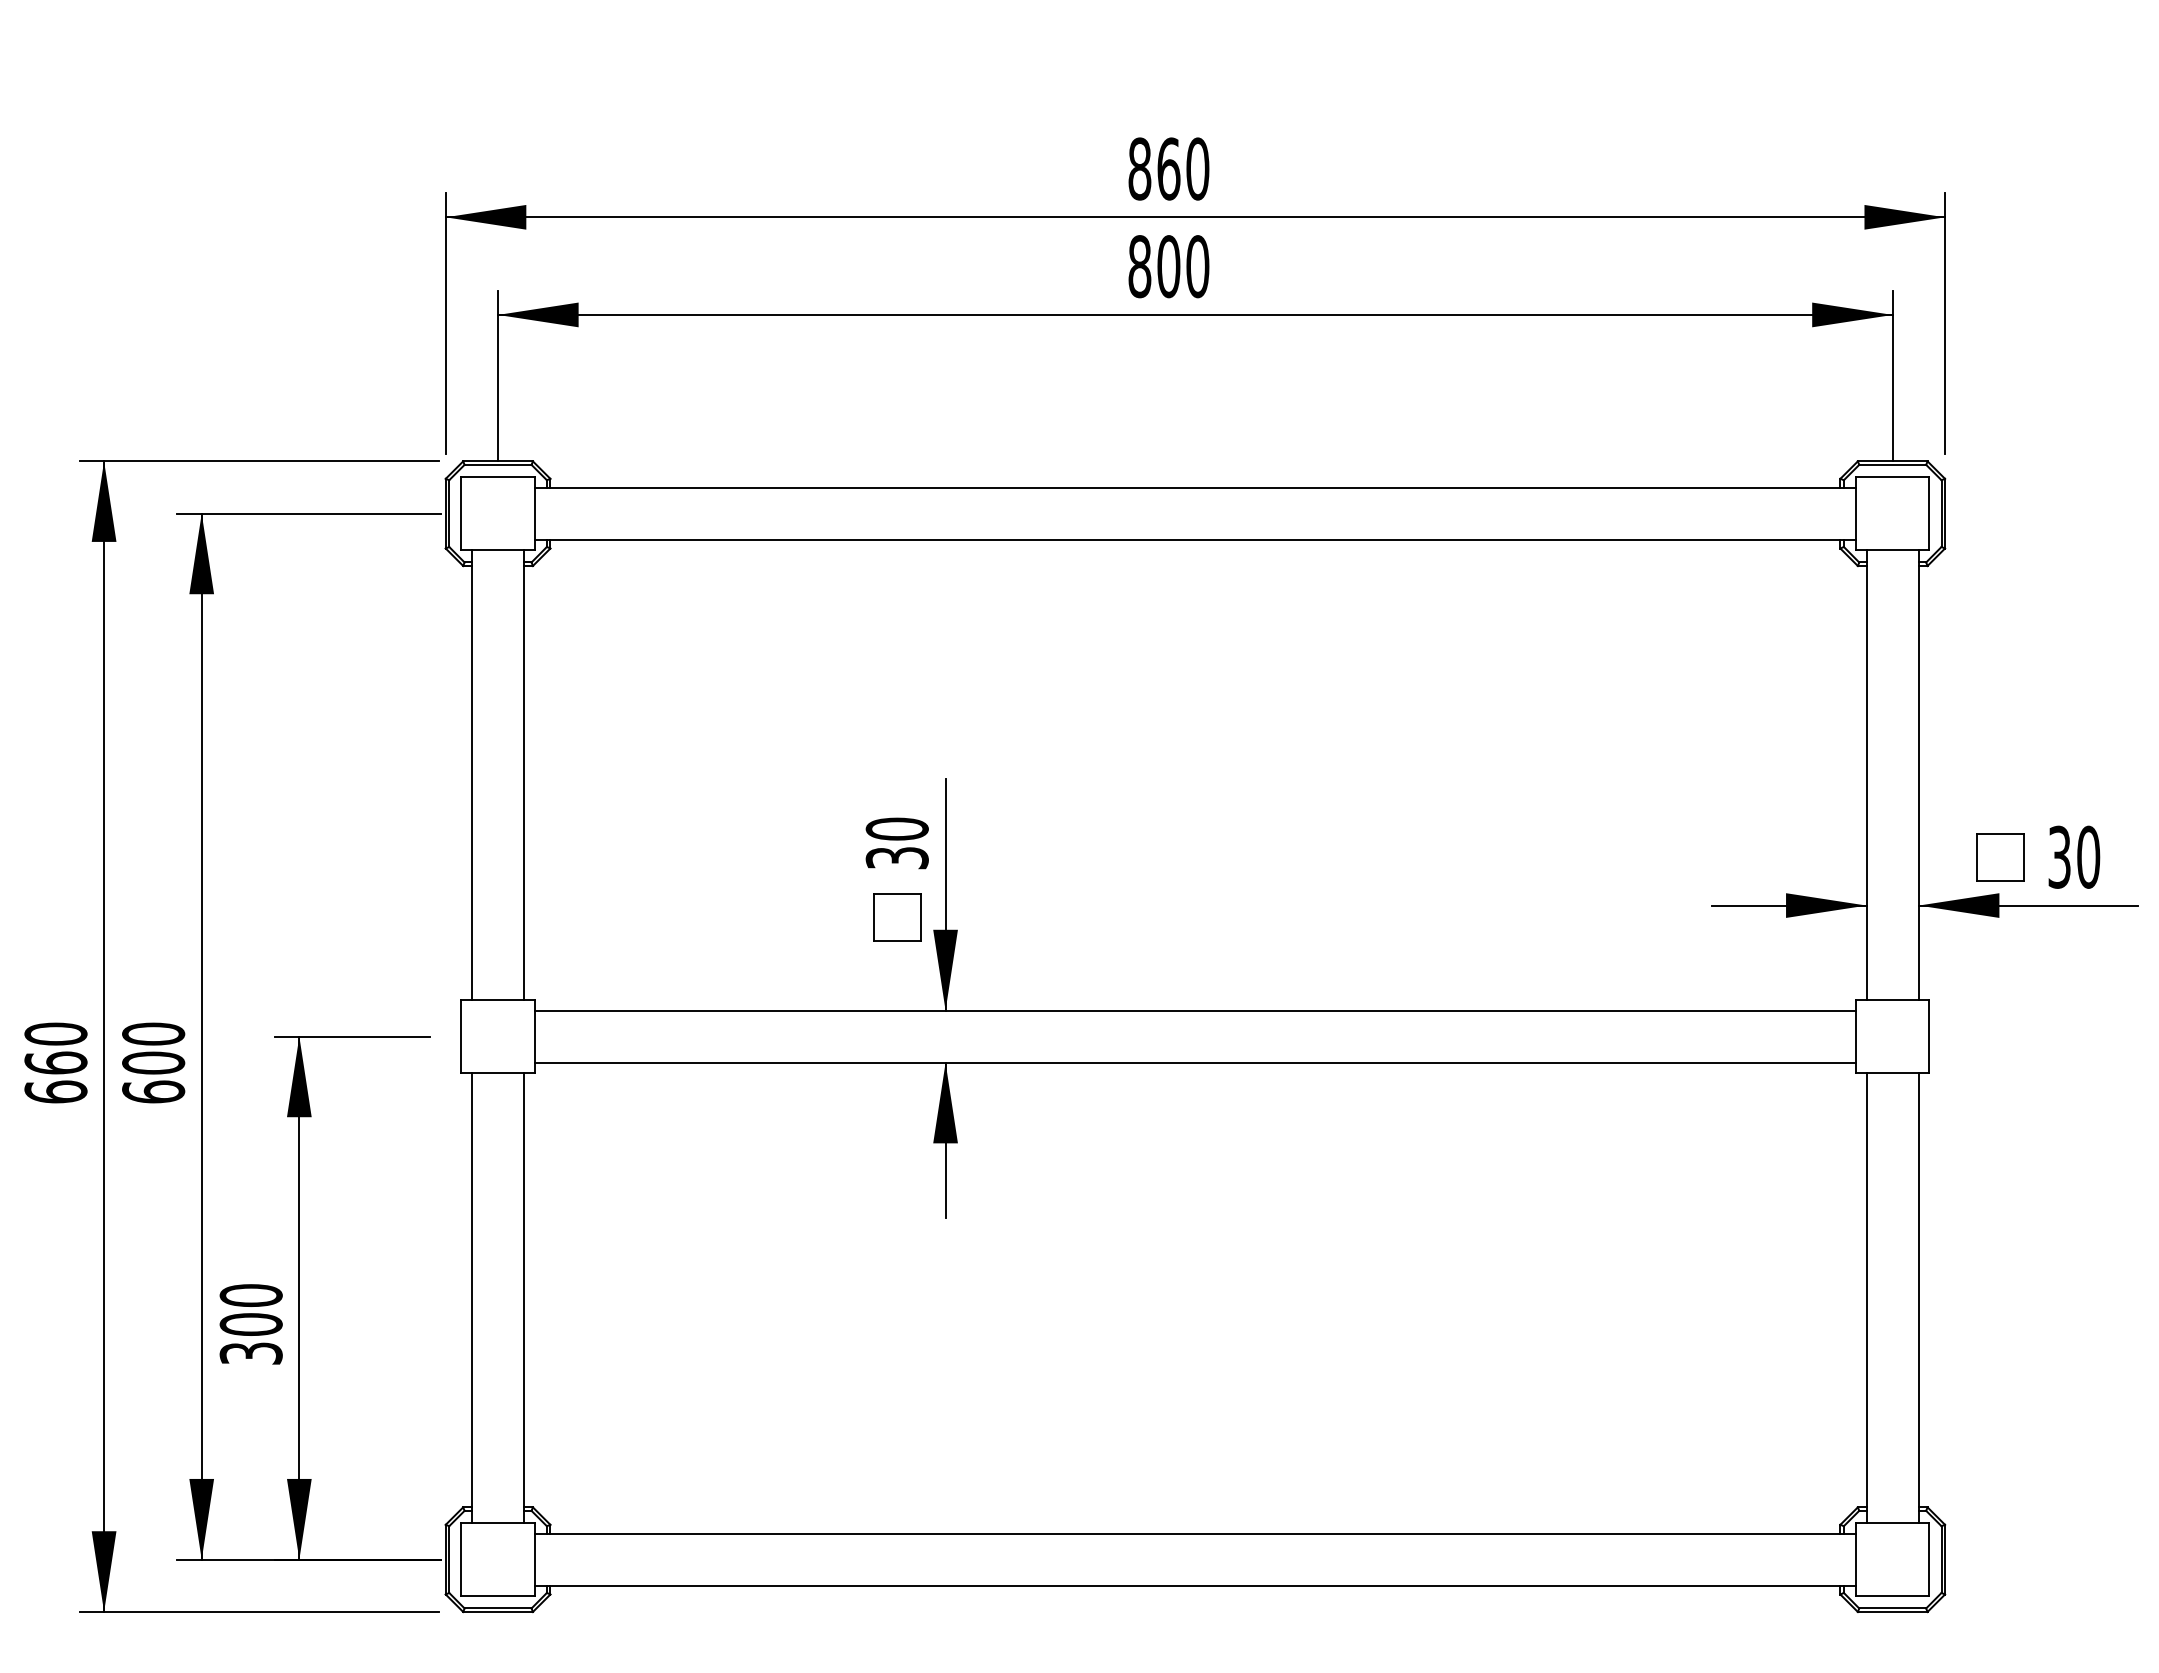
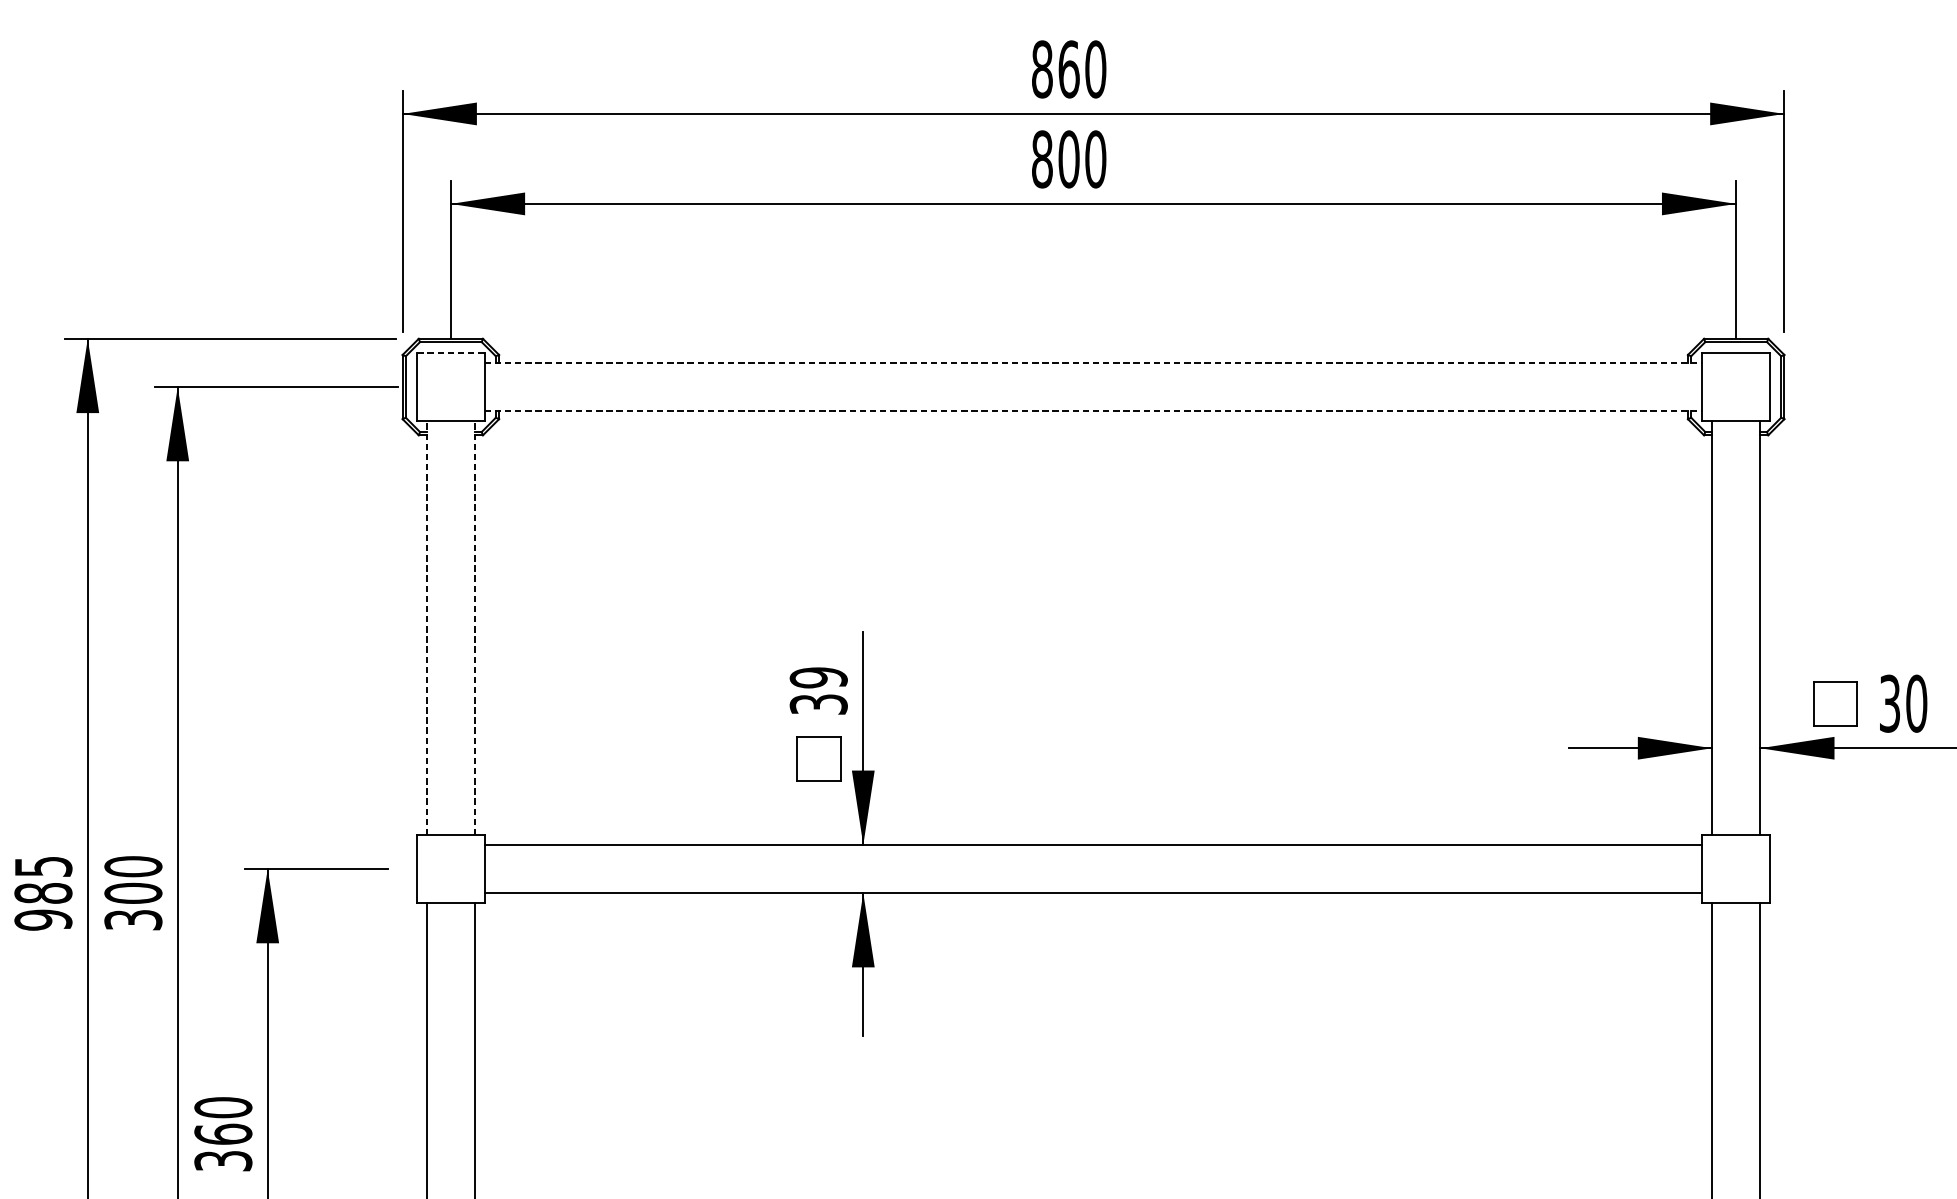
line: (498, 477) -> (451, 353), solid -> dashed
line: (1195, 487) -> (1093, 362), solid -> dashed
line: (1195, 539) -> (1093, 410), solid -> dashed
line: (471, 775) -> (426, 628), solid -> dashed
line: (524, 775) -> (475, 628), solid -> dashed
text: (896, 828) -> (818, 677), 30 -> 39
text: (55, 1062) -> (42, 892), 660 -> 985
text: (153, 1091) -> (133, 919), 600 -> 300
text: (250, 1324) -> (222, 1134), 300 -> 360

